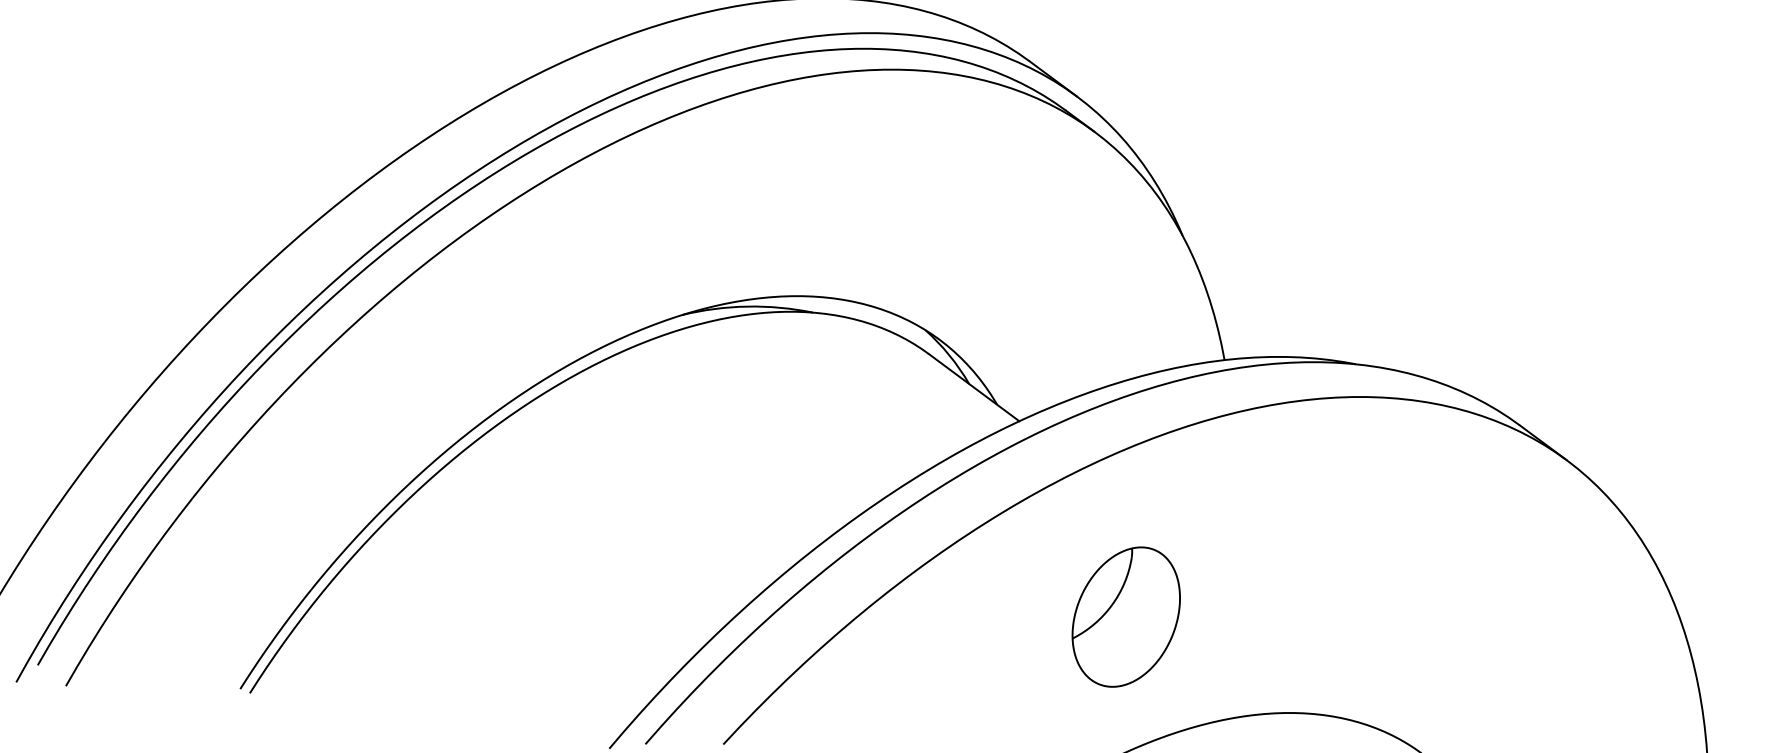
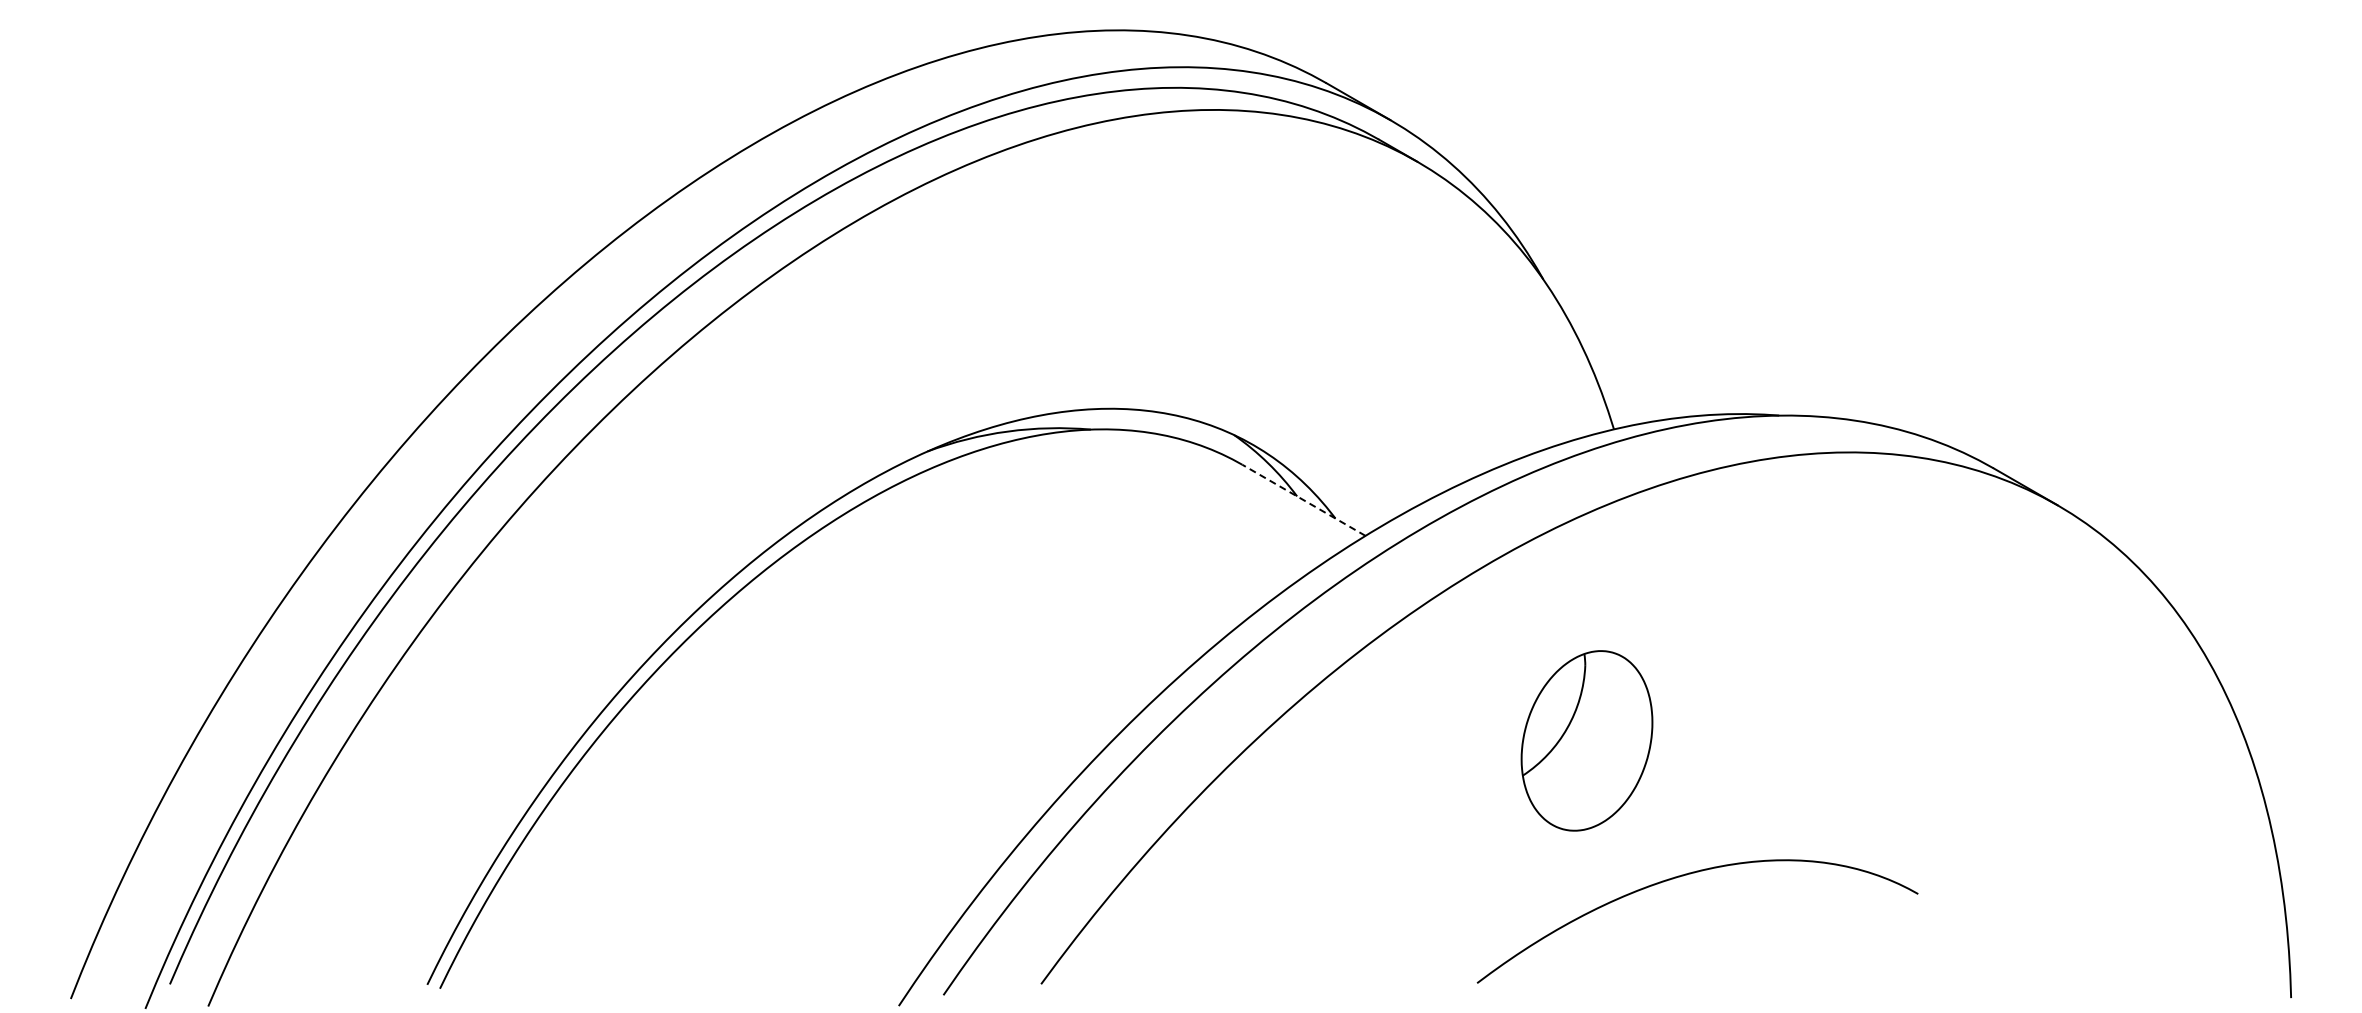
line: (973, 387) -> (1303, 500), solid -> dashed
part: (1125, 616) -> (1586, 740), moved

